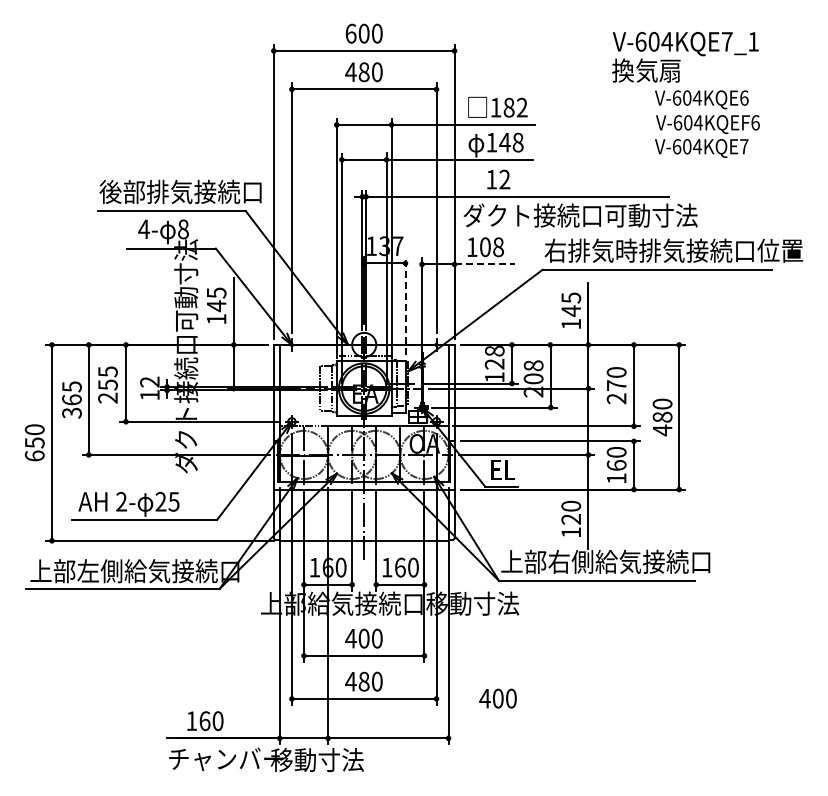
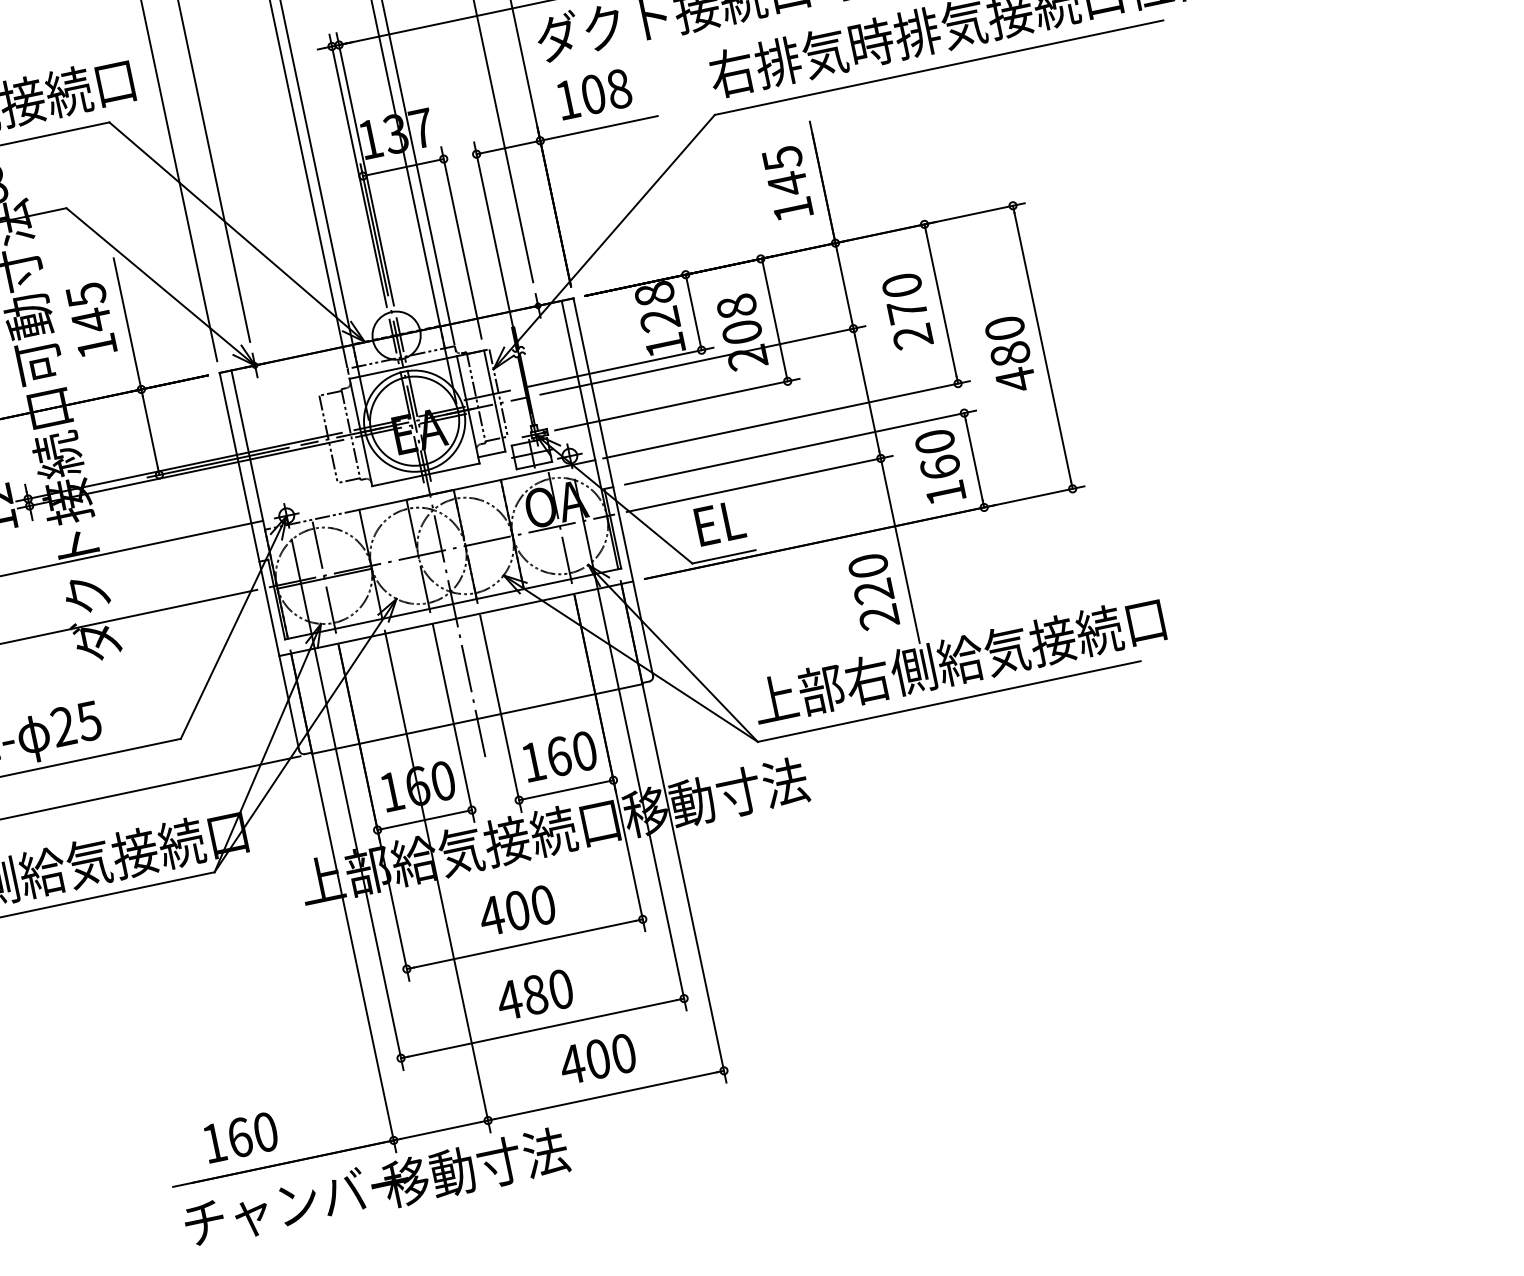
line: (484, 264) -> (598, 128), dashed -> solid
line: (405, 306) -> (461, 243), dashed -> solid
text: (570, 532) -> (877, 617), 120 -> 220
text: (497, 698) -> (596, 1059), moved

